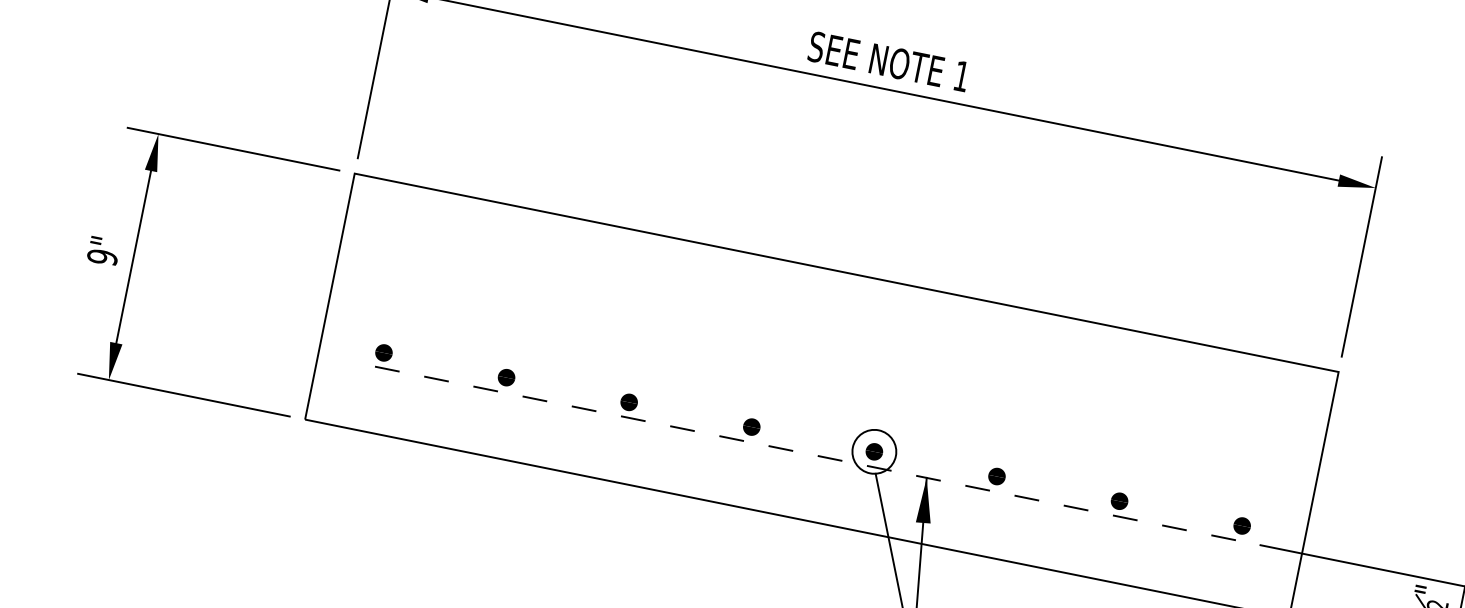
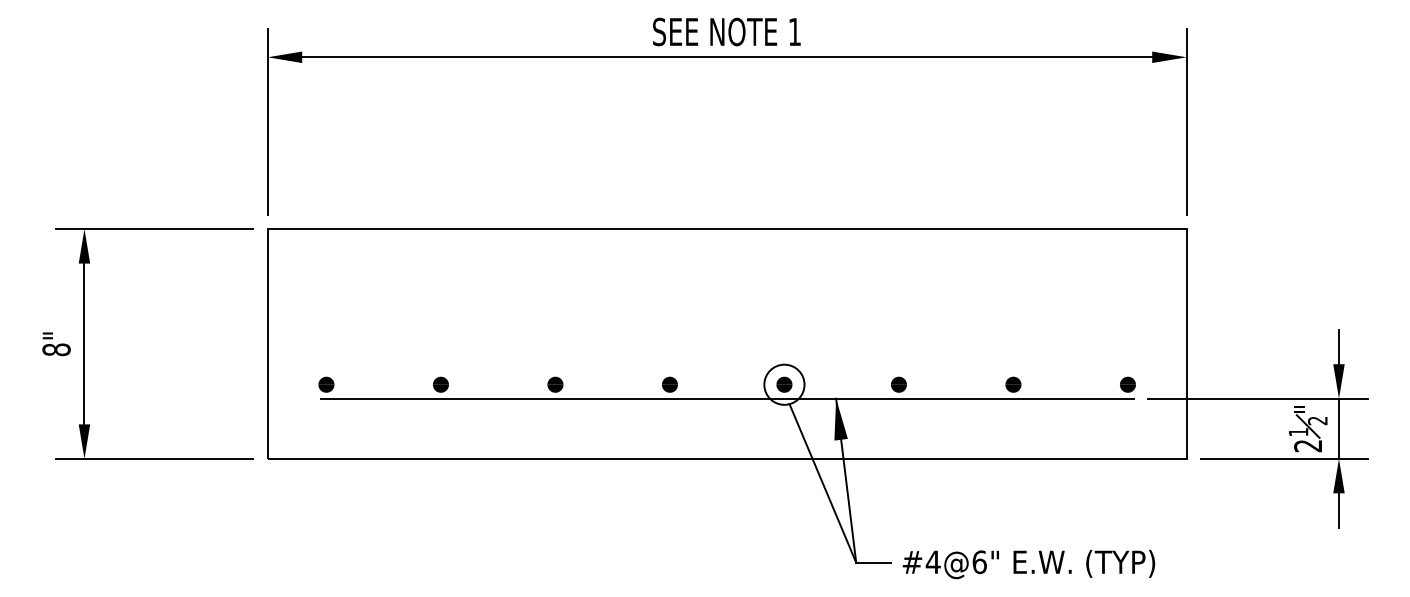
text: (102, 256) -> (56, 349), 9" -> 8"
line: (810, 454) -> (727, 398), dashed -> solid

